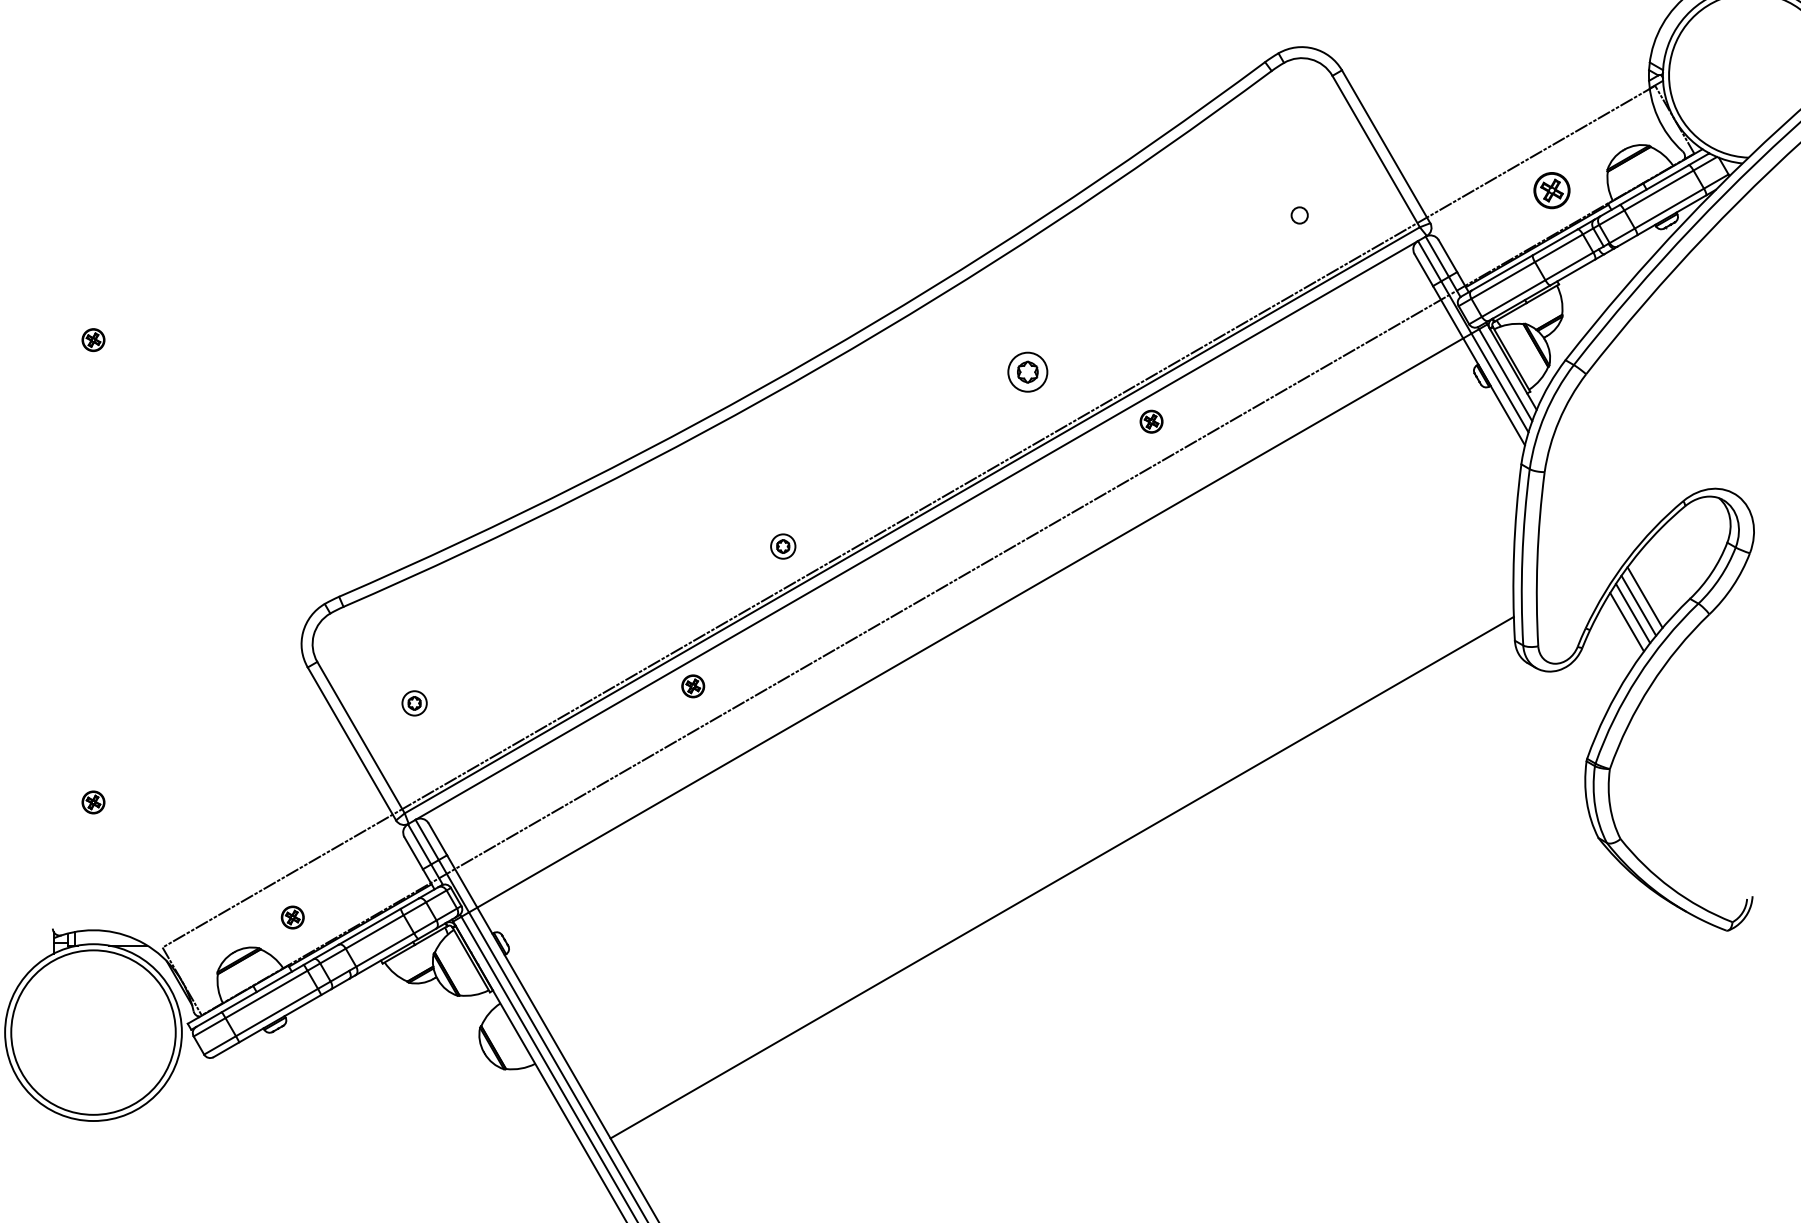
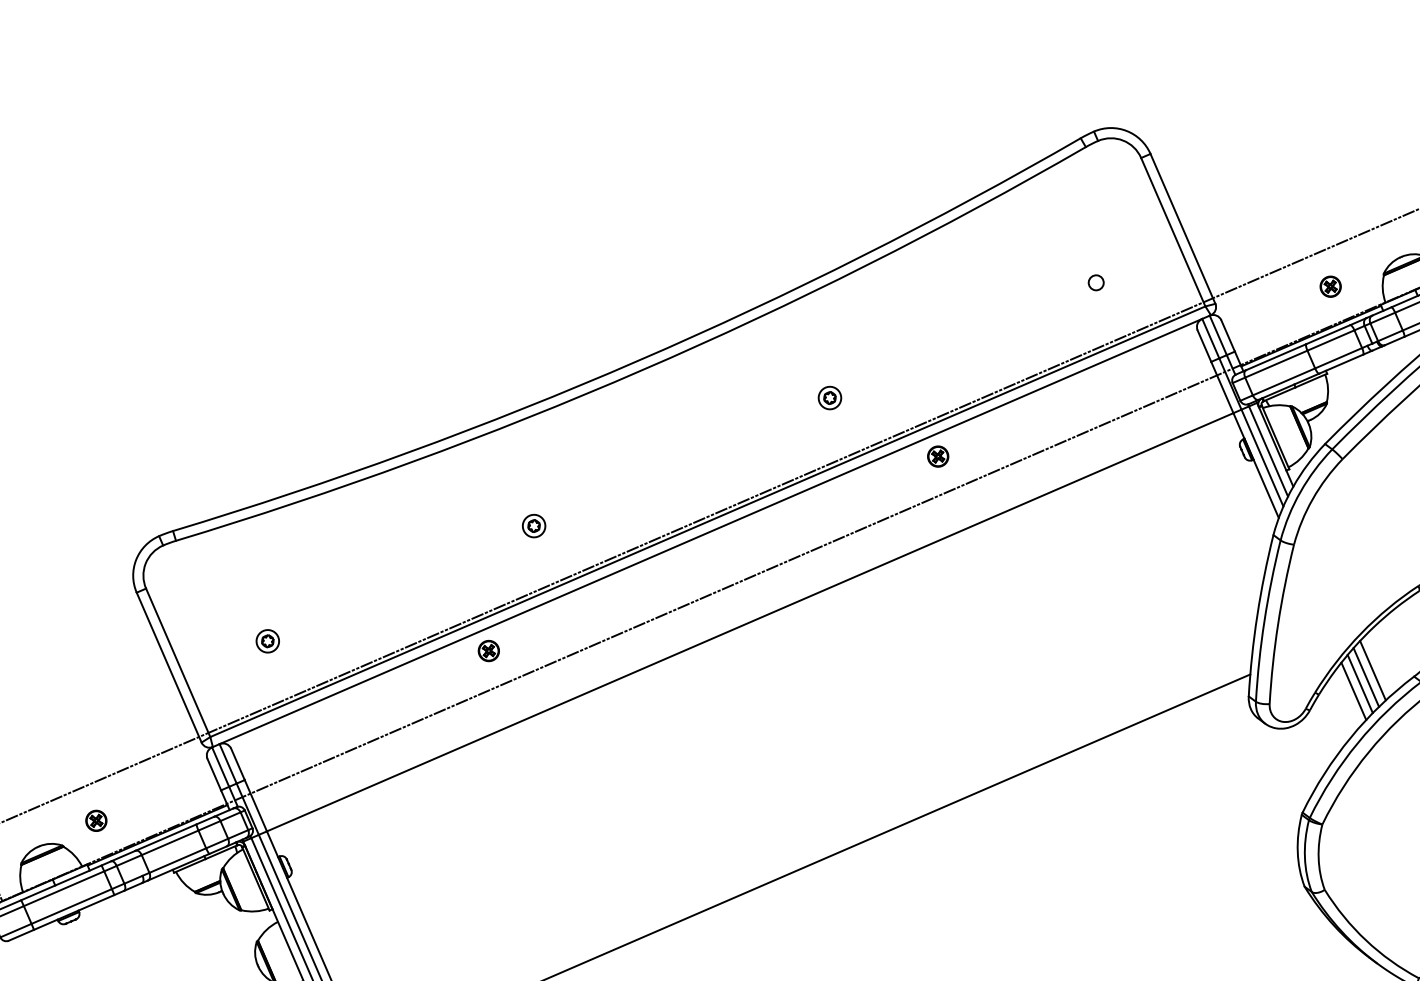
part: (1551, 190) -> (1330, 286), size x0.62
part: (1028, 372) -> (830, 398), size x0.62
part: (783, 546) -> (534, 526), moved
part: (414, 703) -> (267, 641), moved

